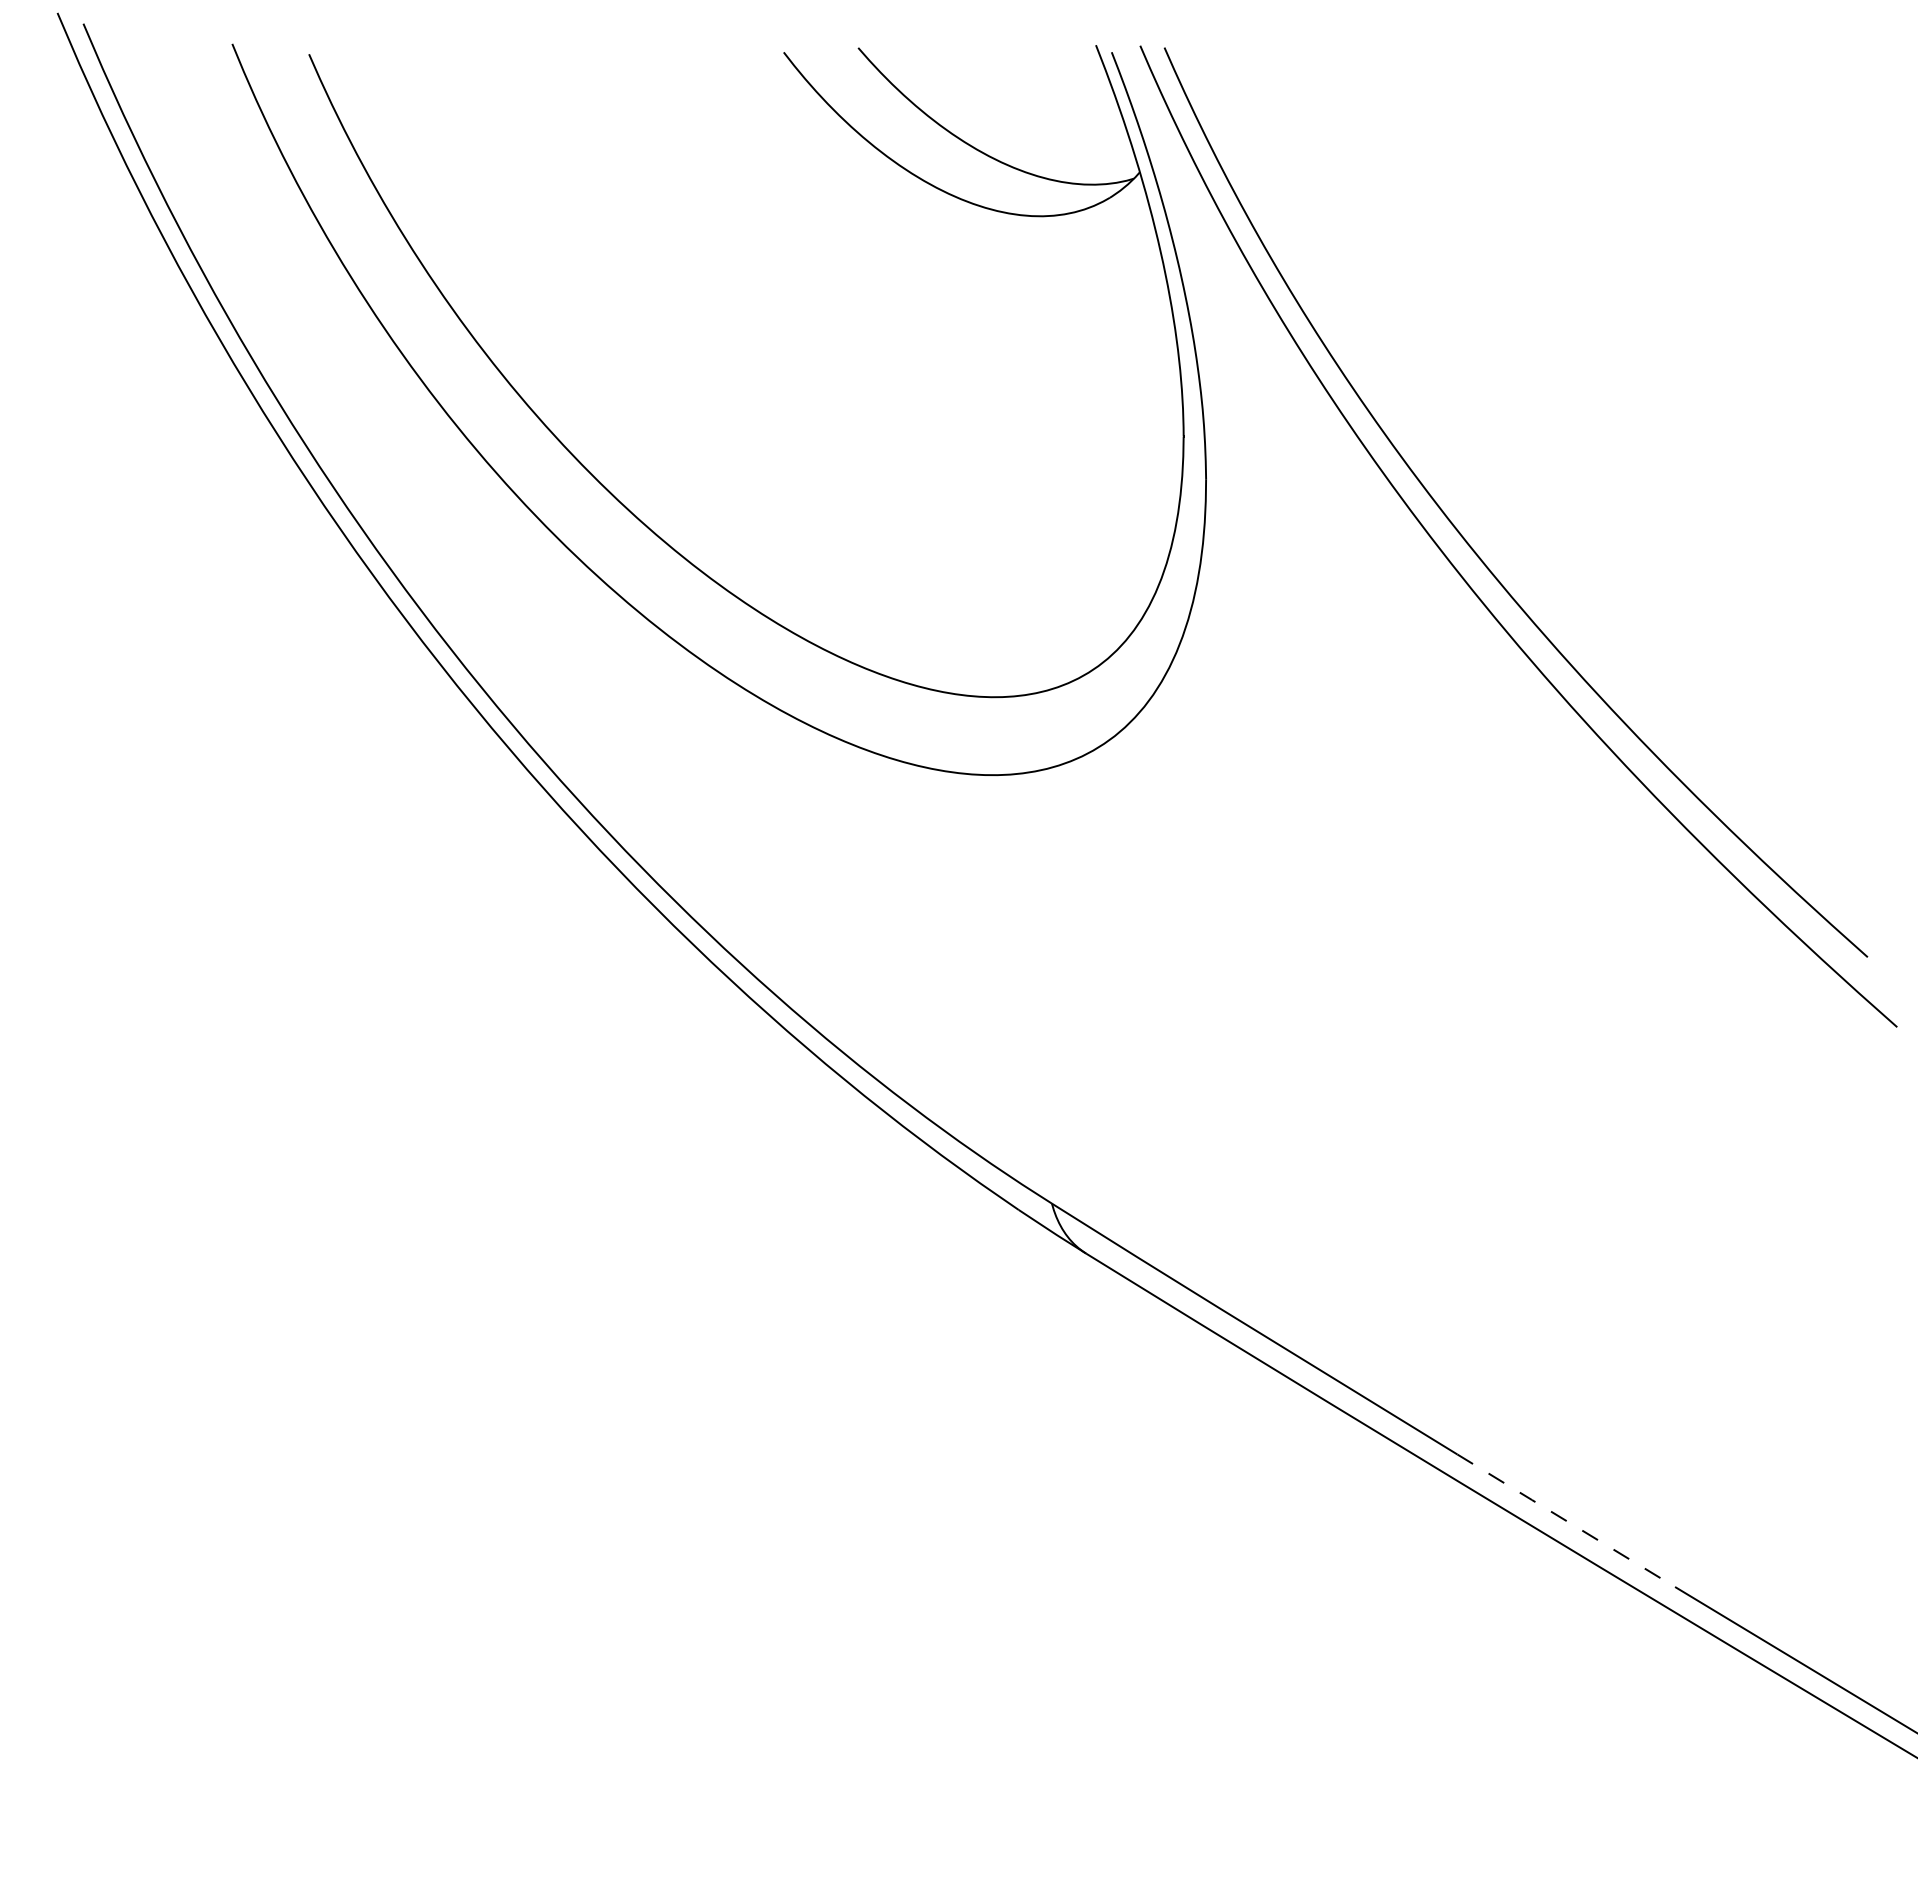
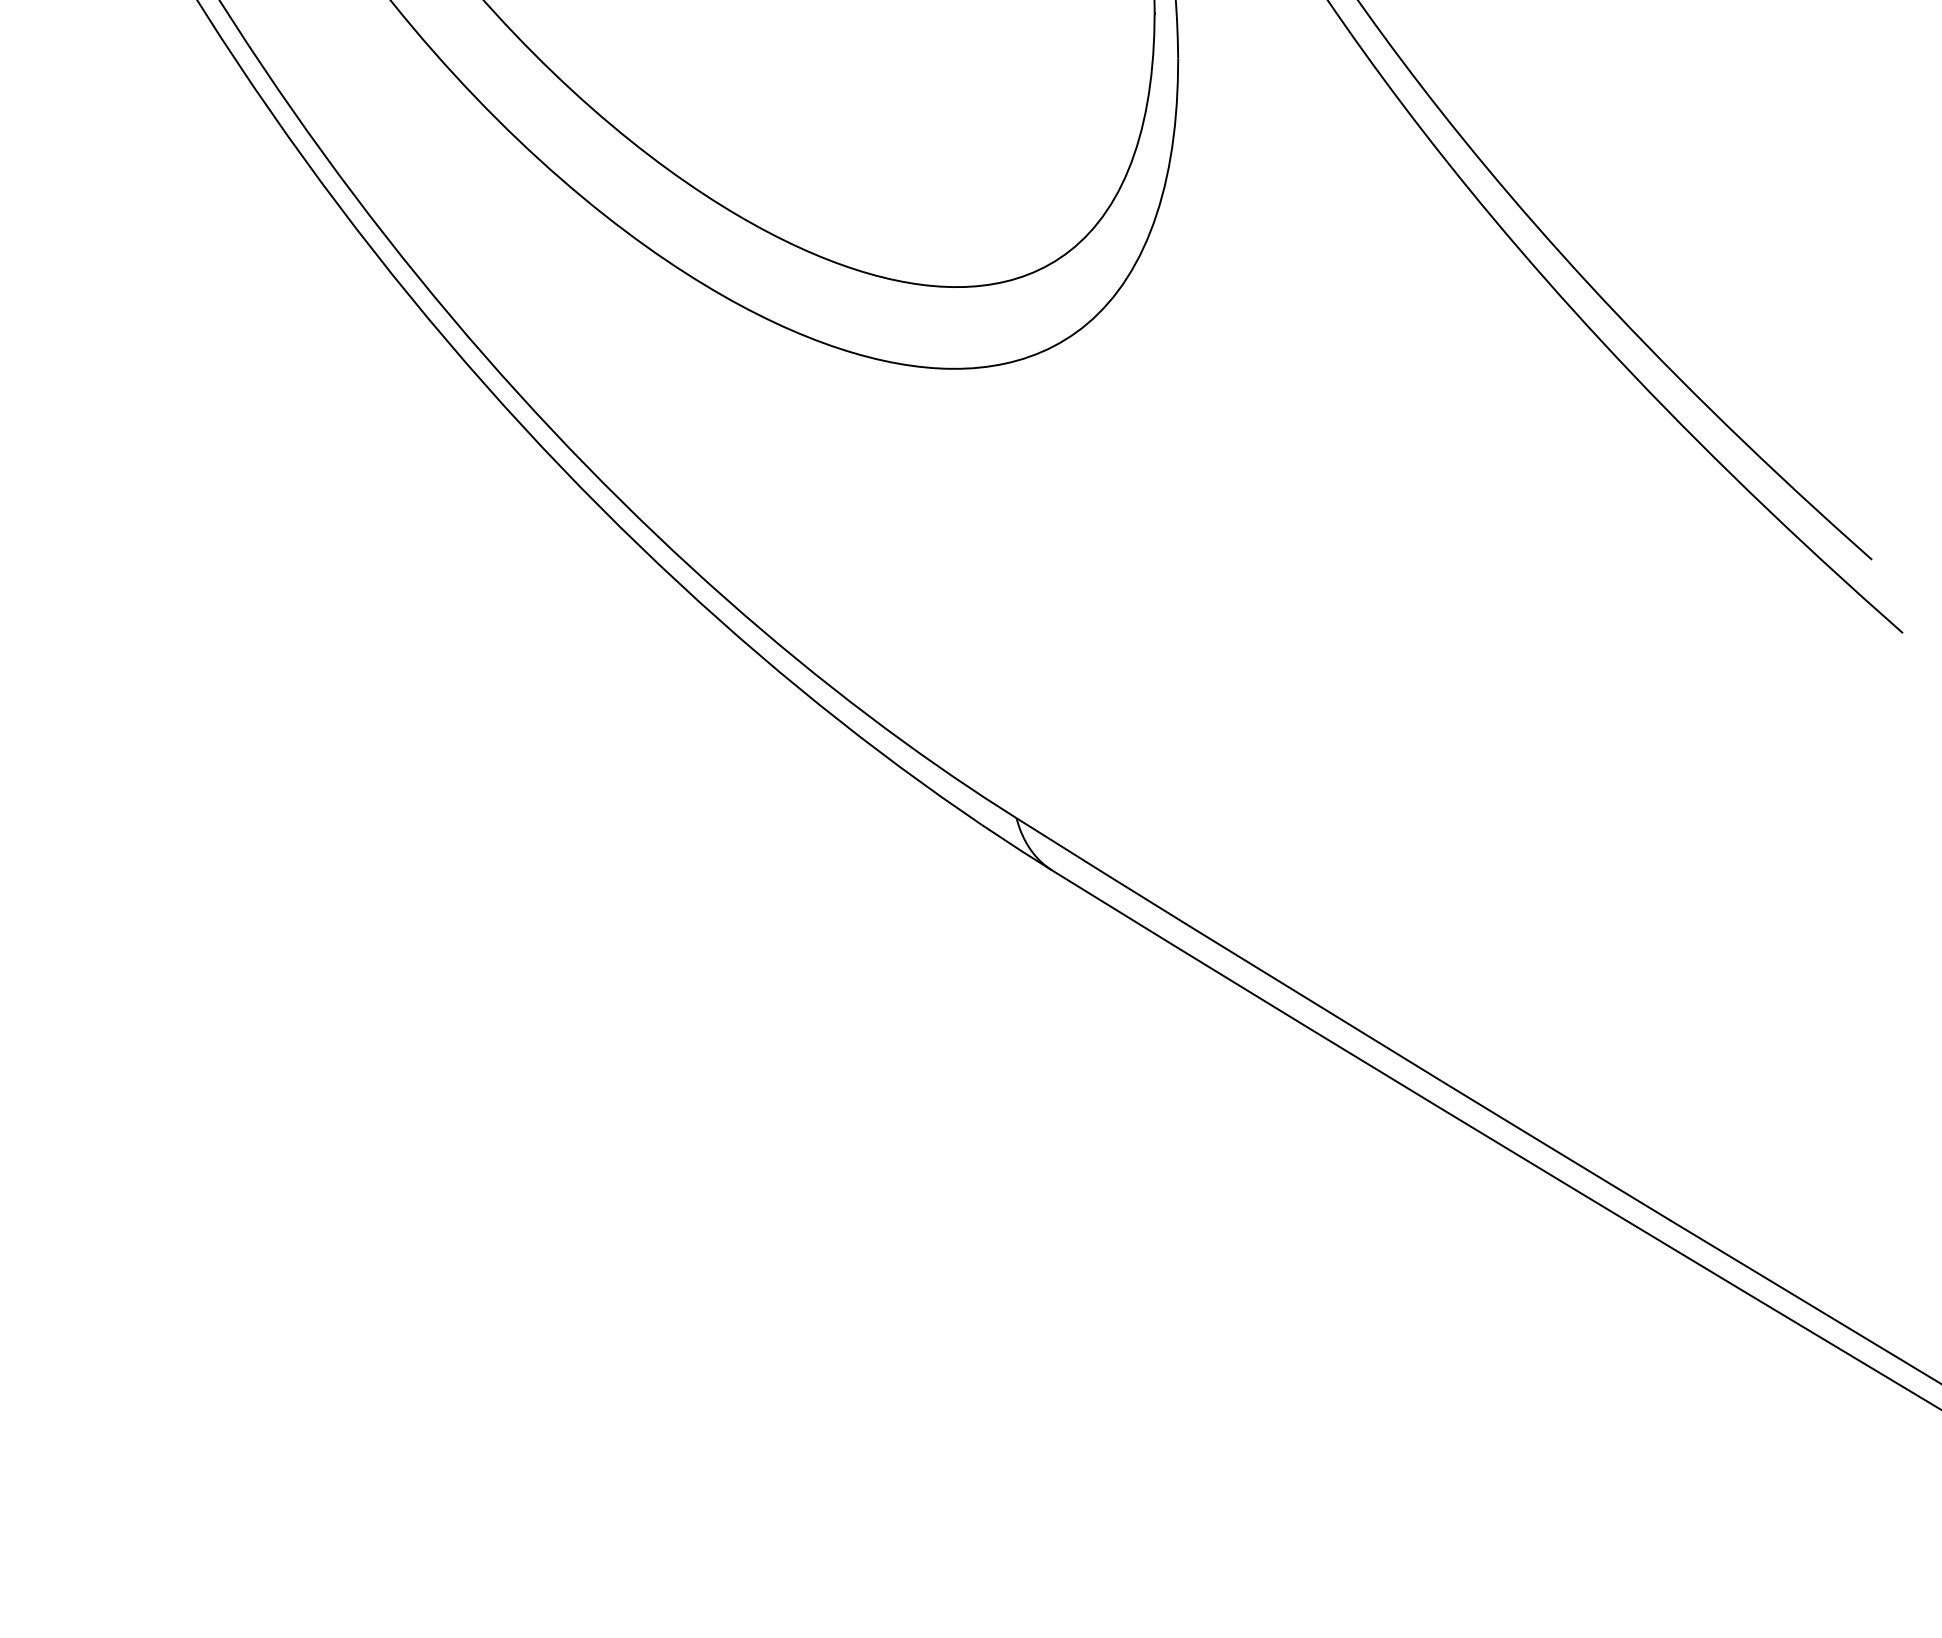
line: (1566, 1520) -> (1556, 1150), dashed -> solid

